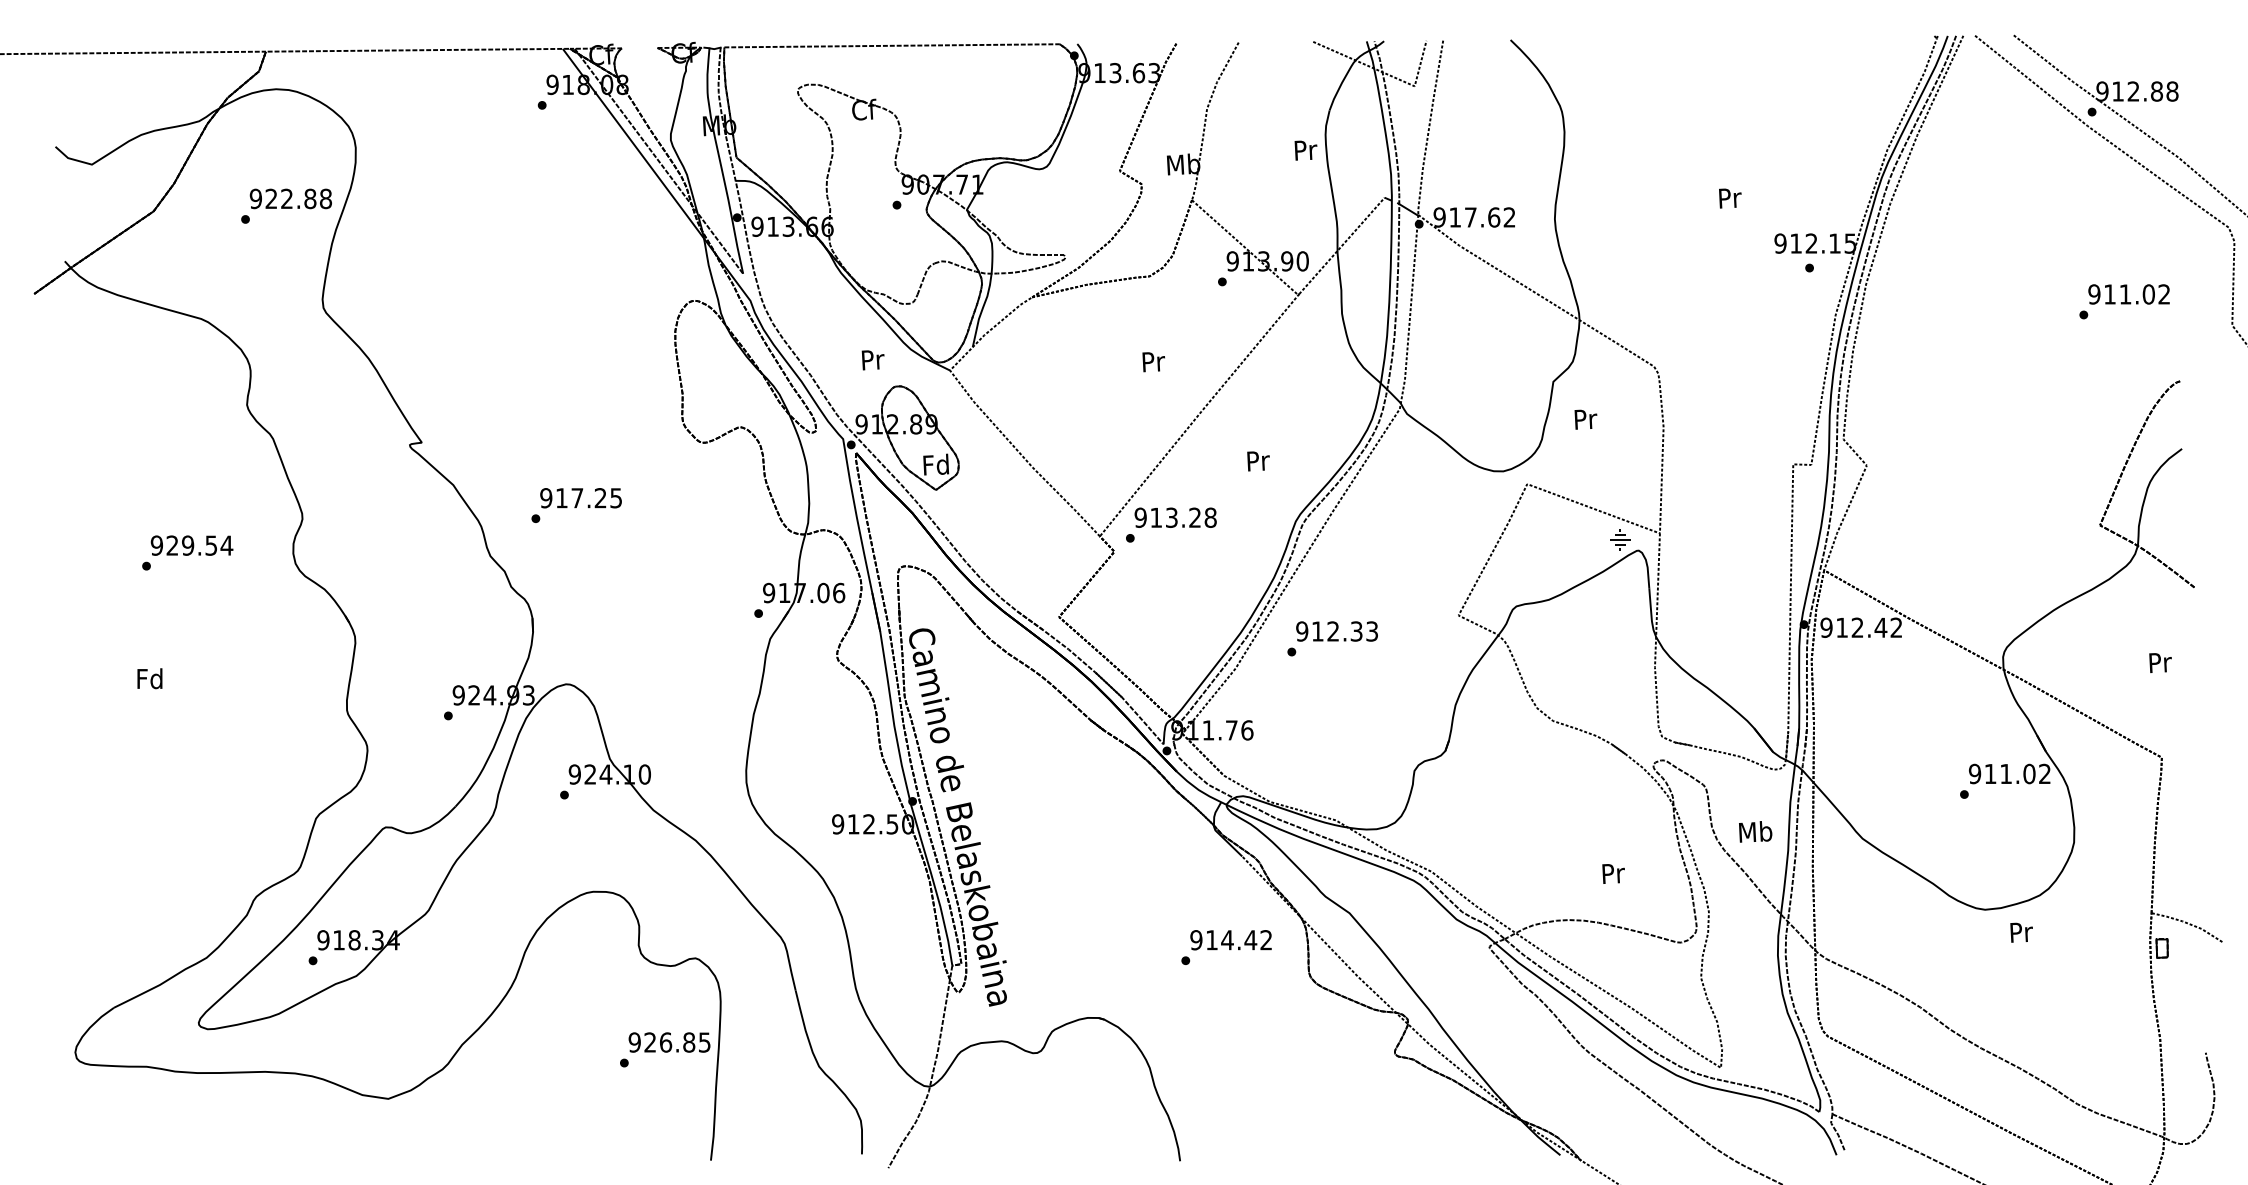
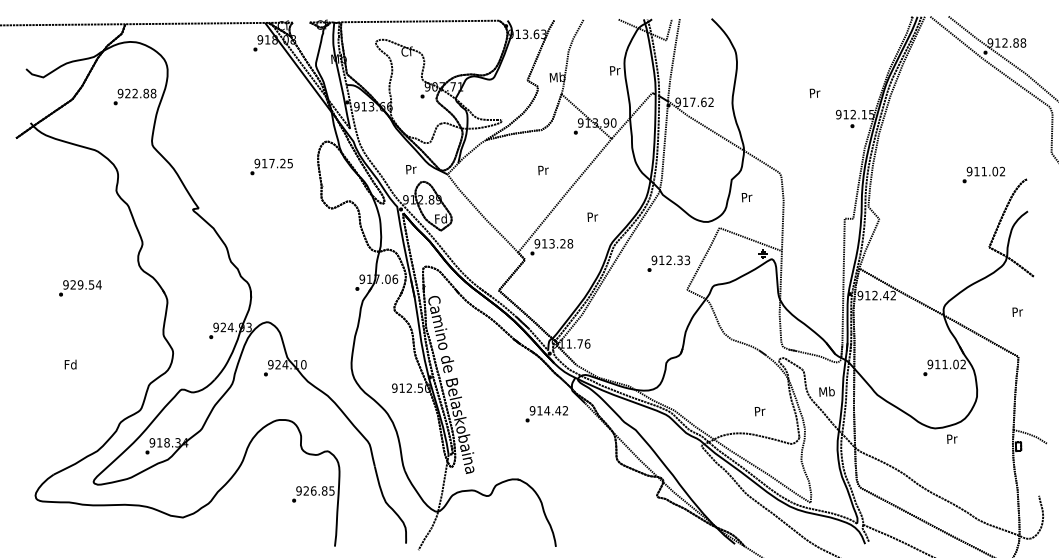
text: (2123, 300) -> (983, 174), moved
text: (576, 504) -> (271, 166), moved
text: (187, 553) -> (80, 288), moved
text: (1332, 638) -> (668, 263), moved
text: (149, 678) -> (70, 364), moved
text: (1225, 948) -> (546, 414), moved

